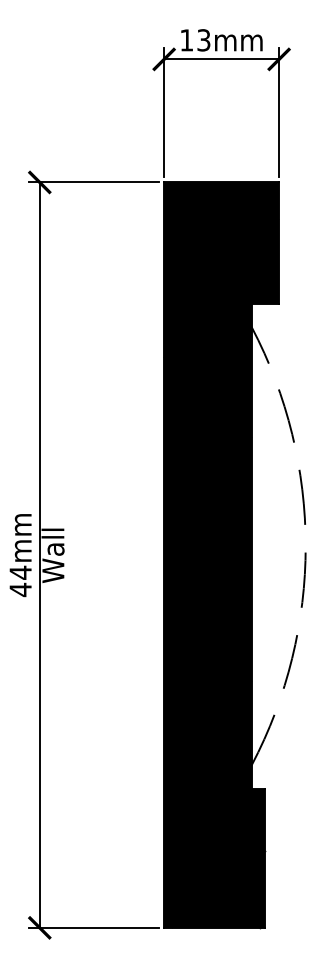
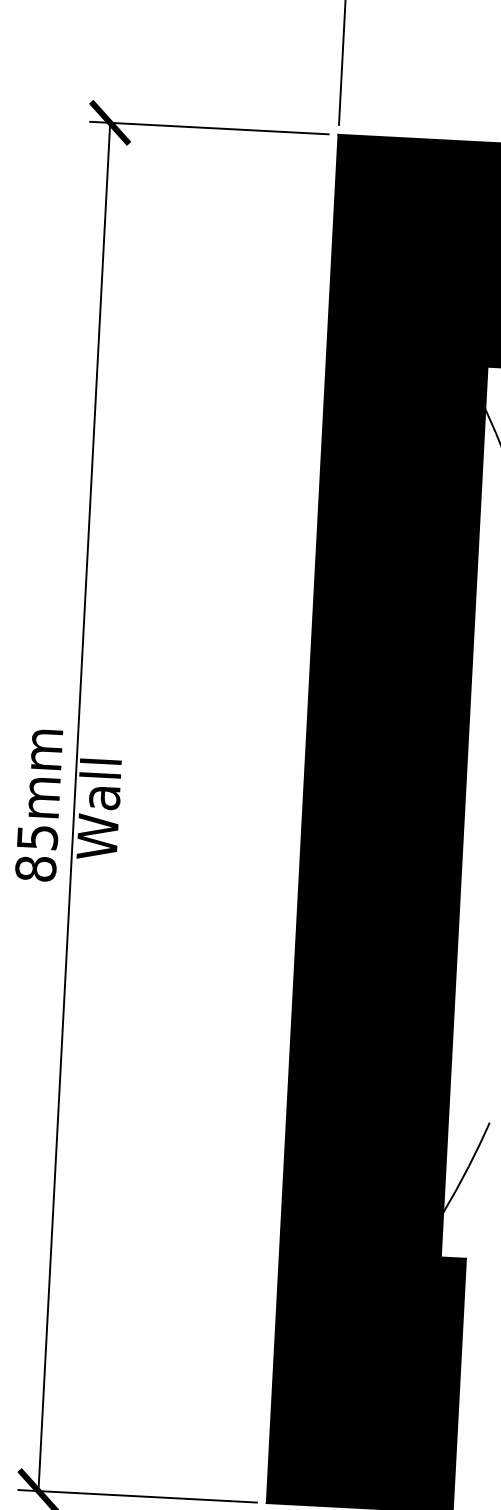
text: (20, 581) -> (36, 853), 44mm -> 85mm

